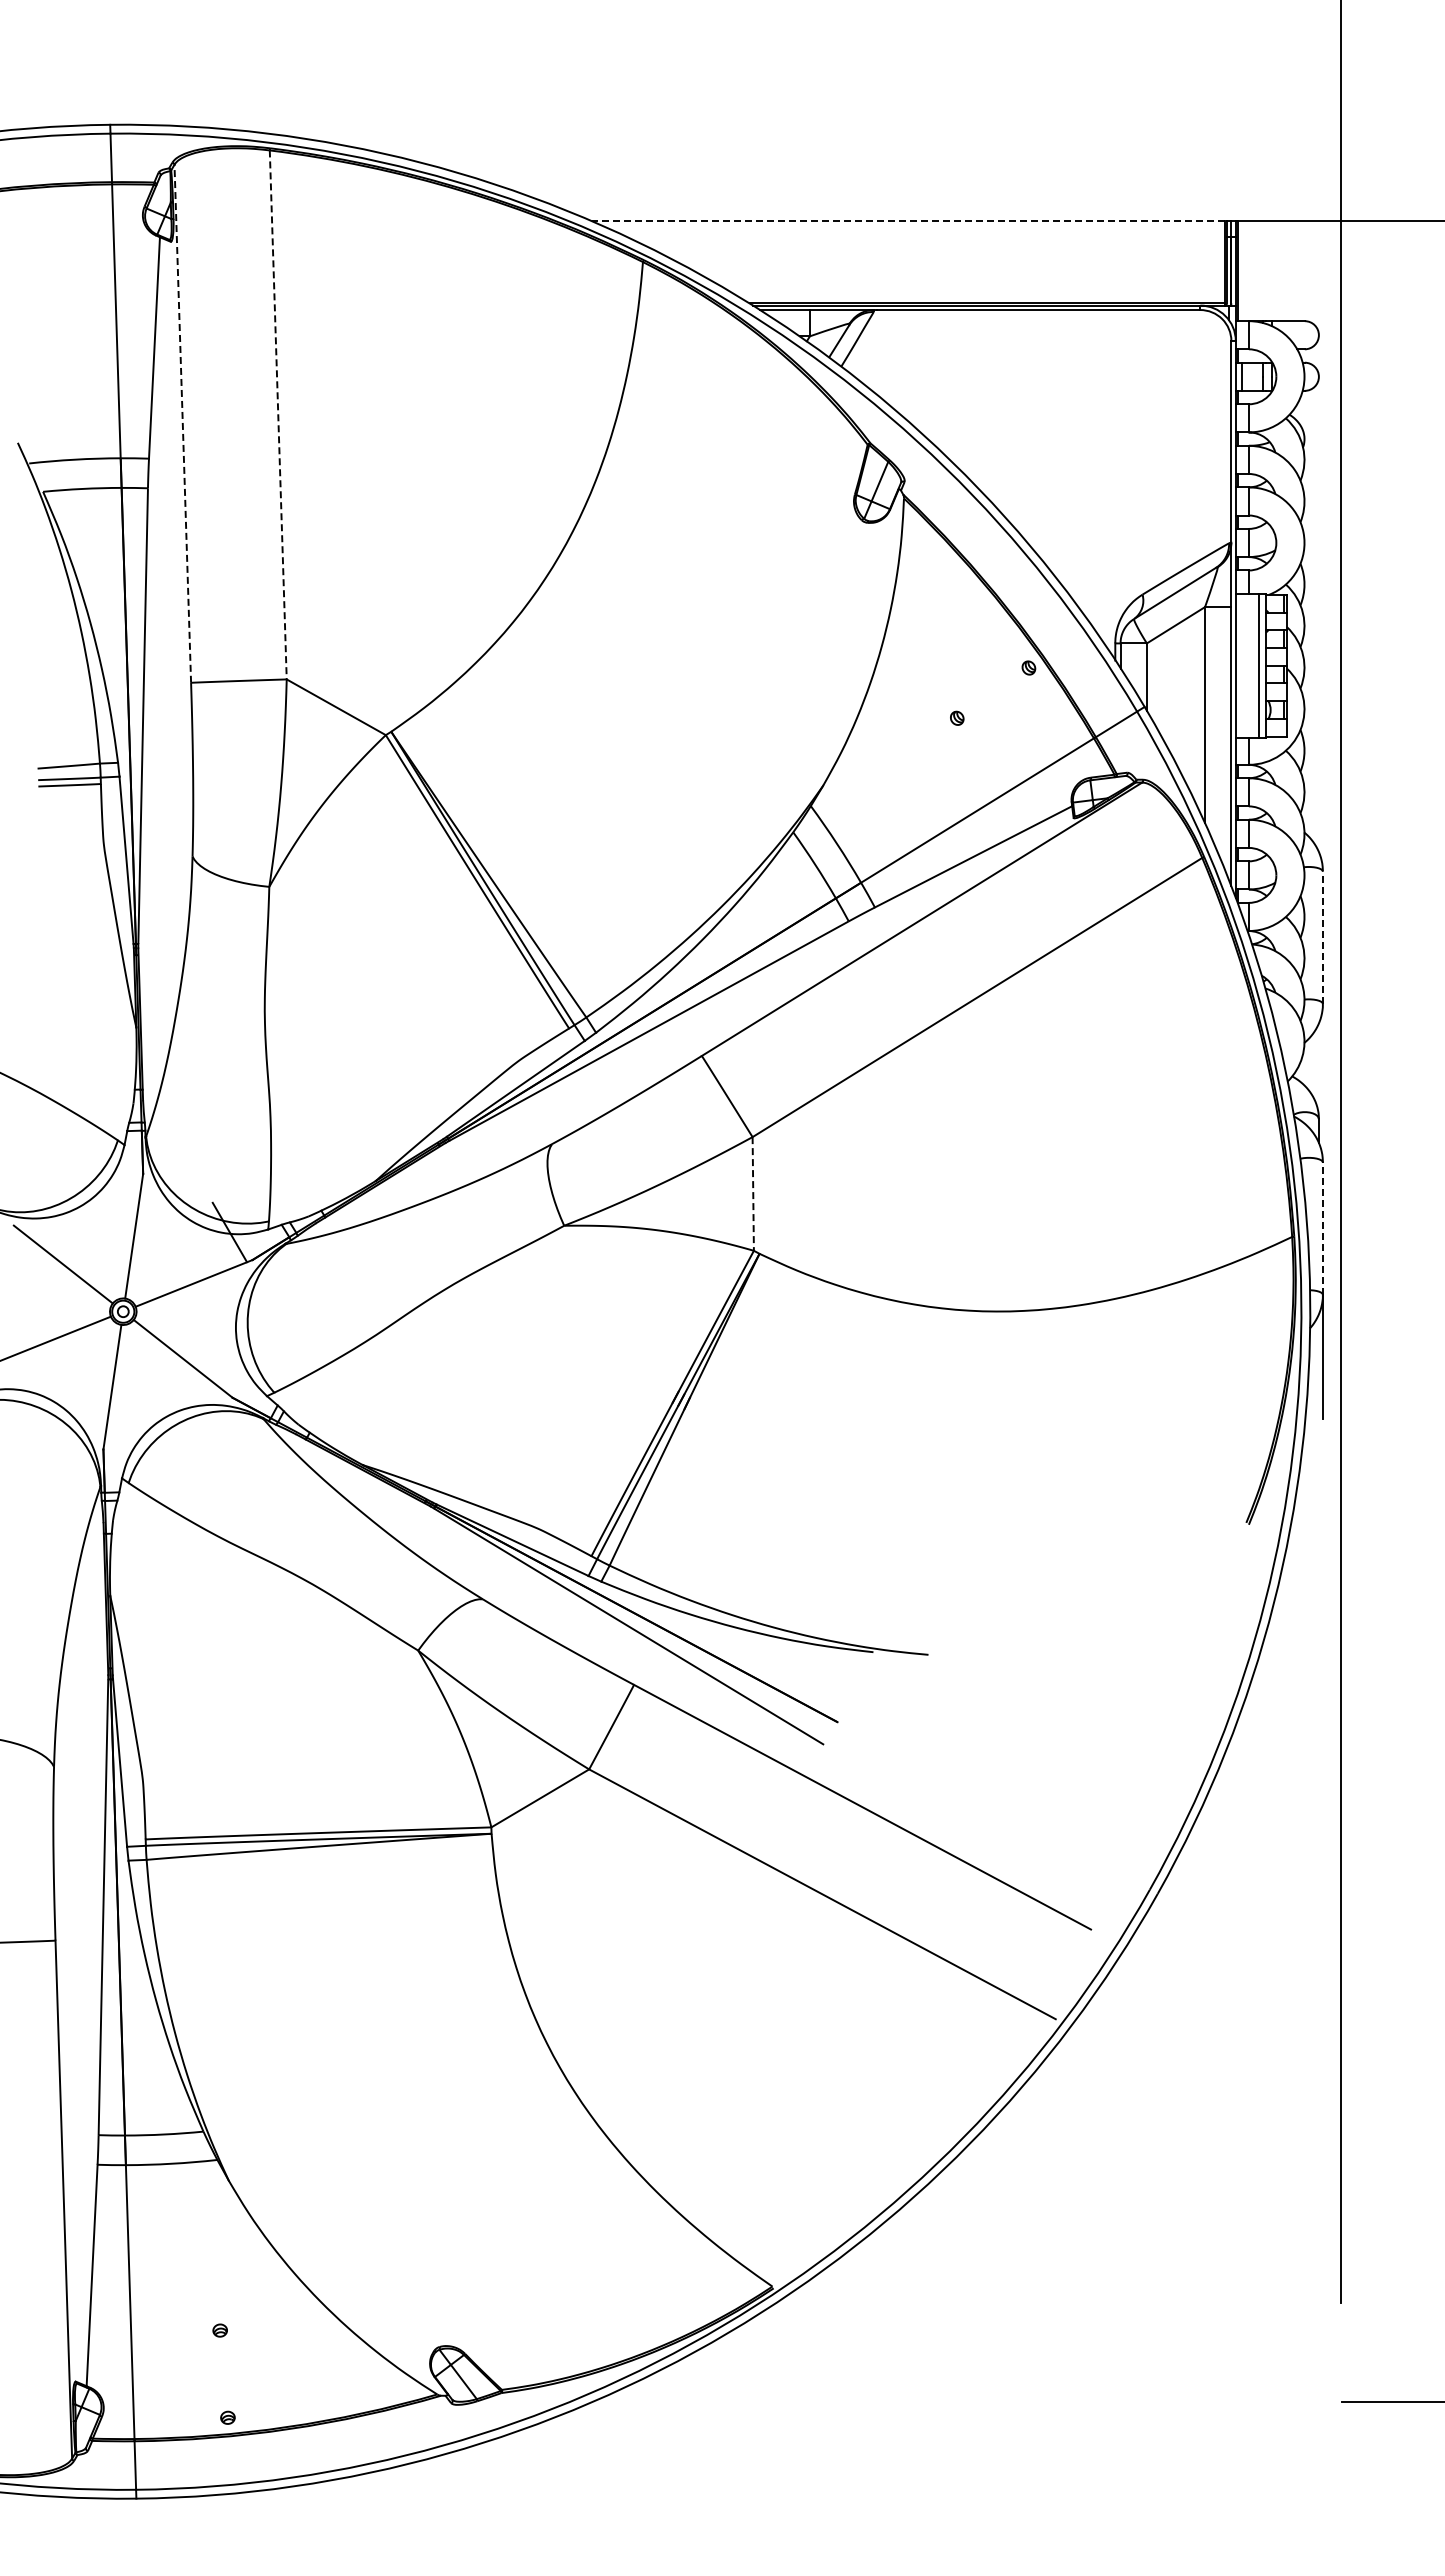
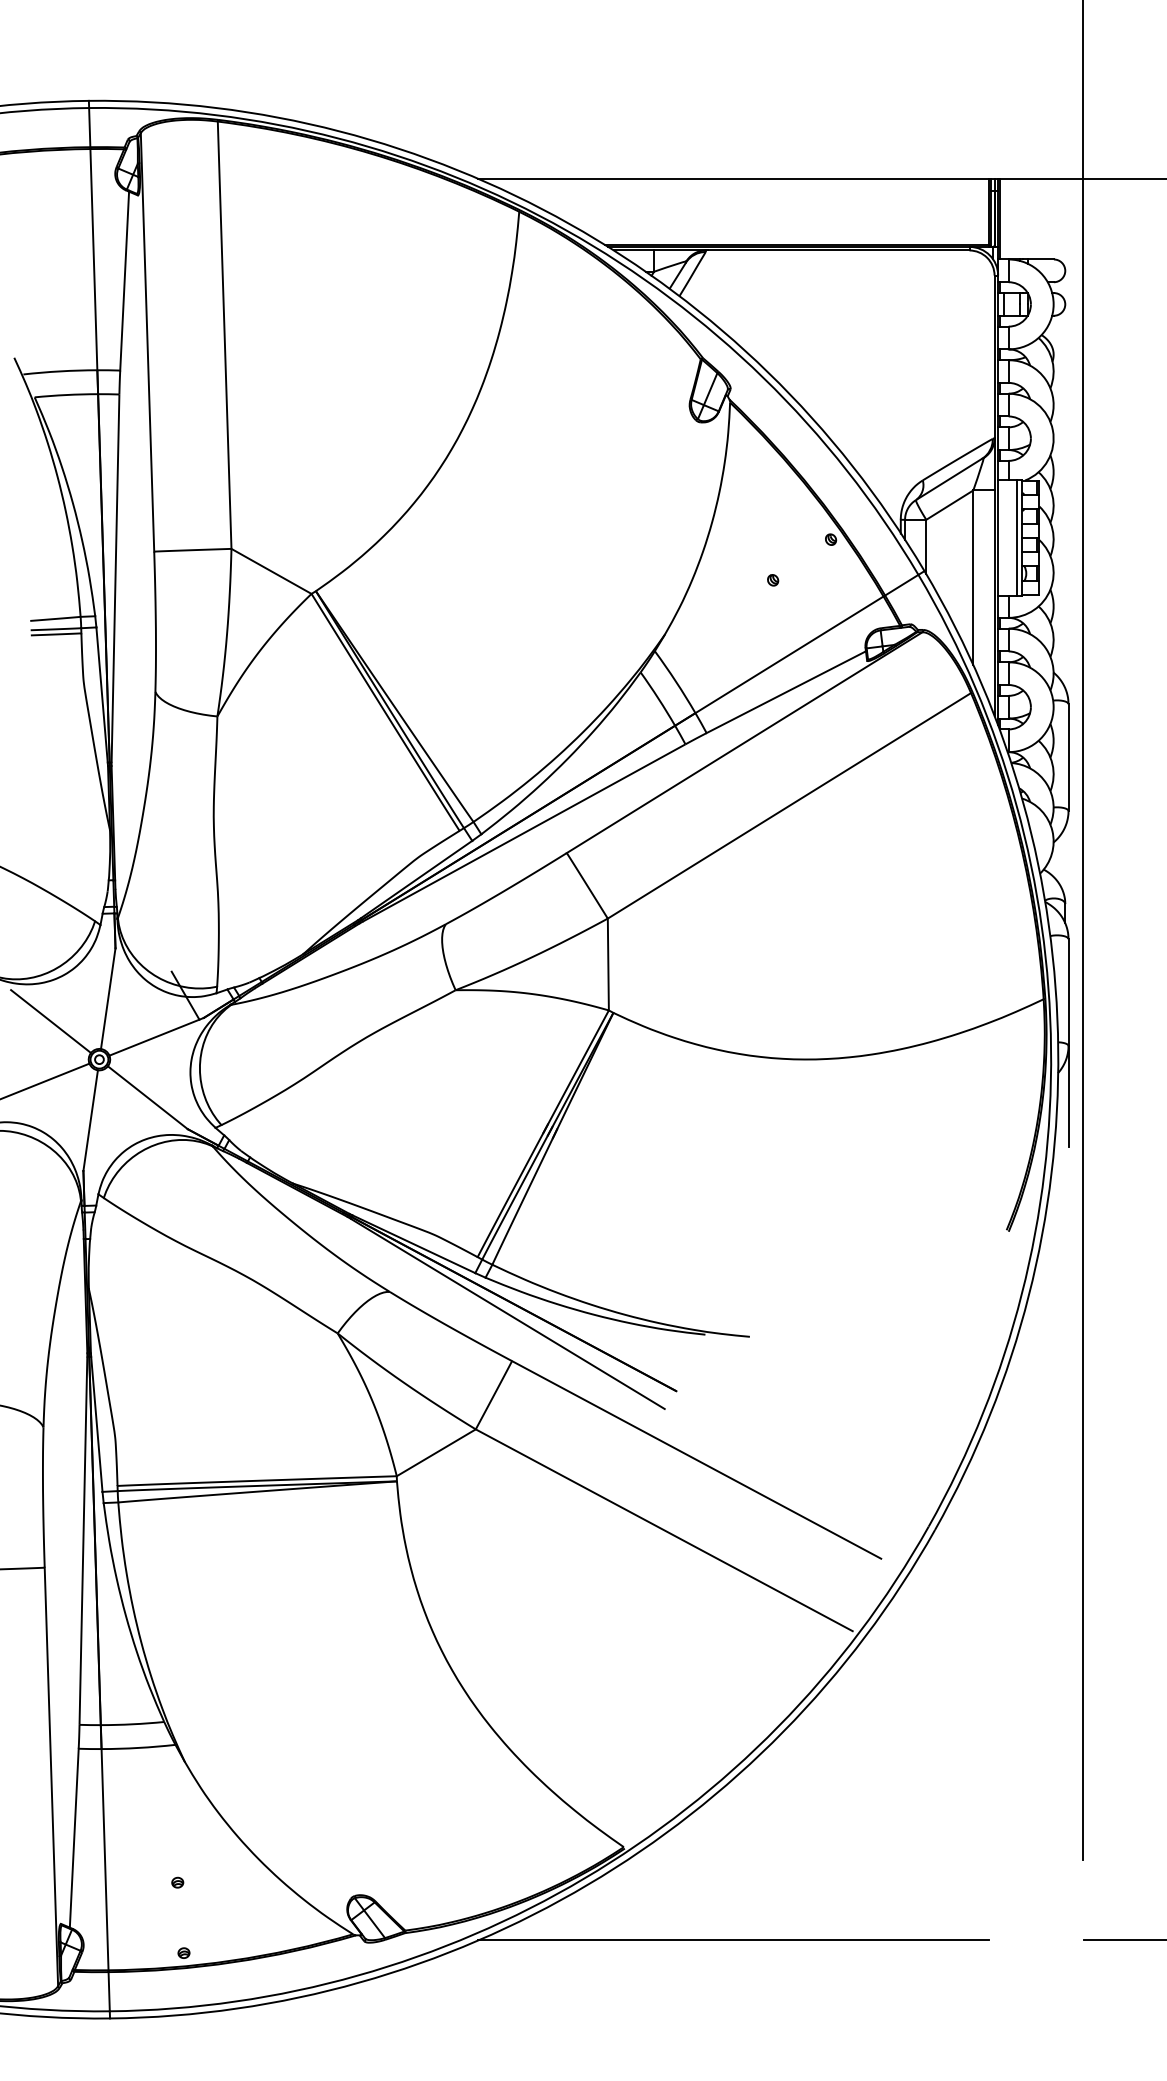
line: (908, 221) -> (733, 178), dashed -> solid
line: (278, 414) -> (224, 334), dashed -> solid
line: (182, 423) -> (147, 342), dashed -> solid
line: (1322, 937) -> (1068, 757), dashed -> solid
line: (753, 1193) -> (608, 964), dashed -> solid
line: (1322, 1228) -> (1068, 992), dashed -> solid
line: (908, 2402) -> (733, 1940), added

